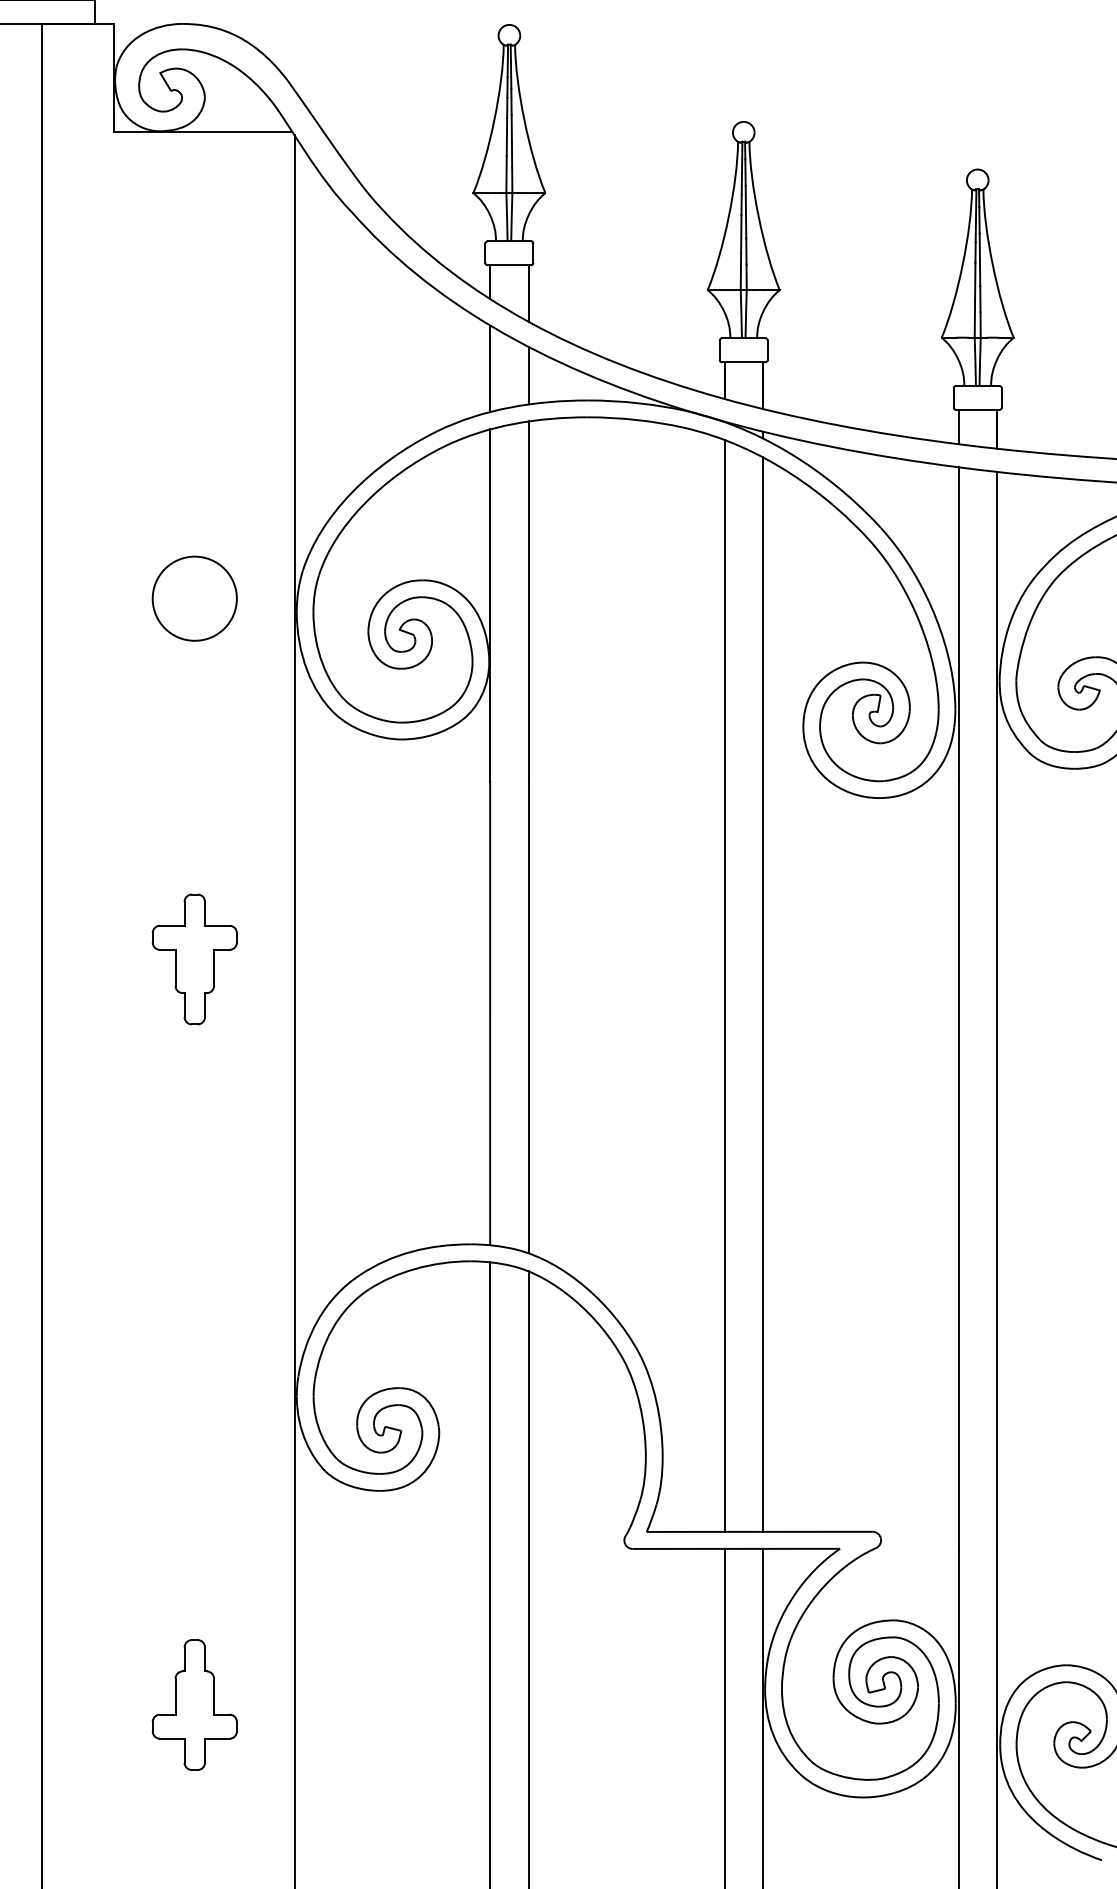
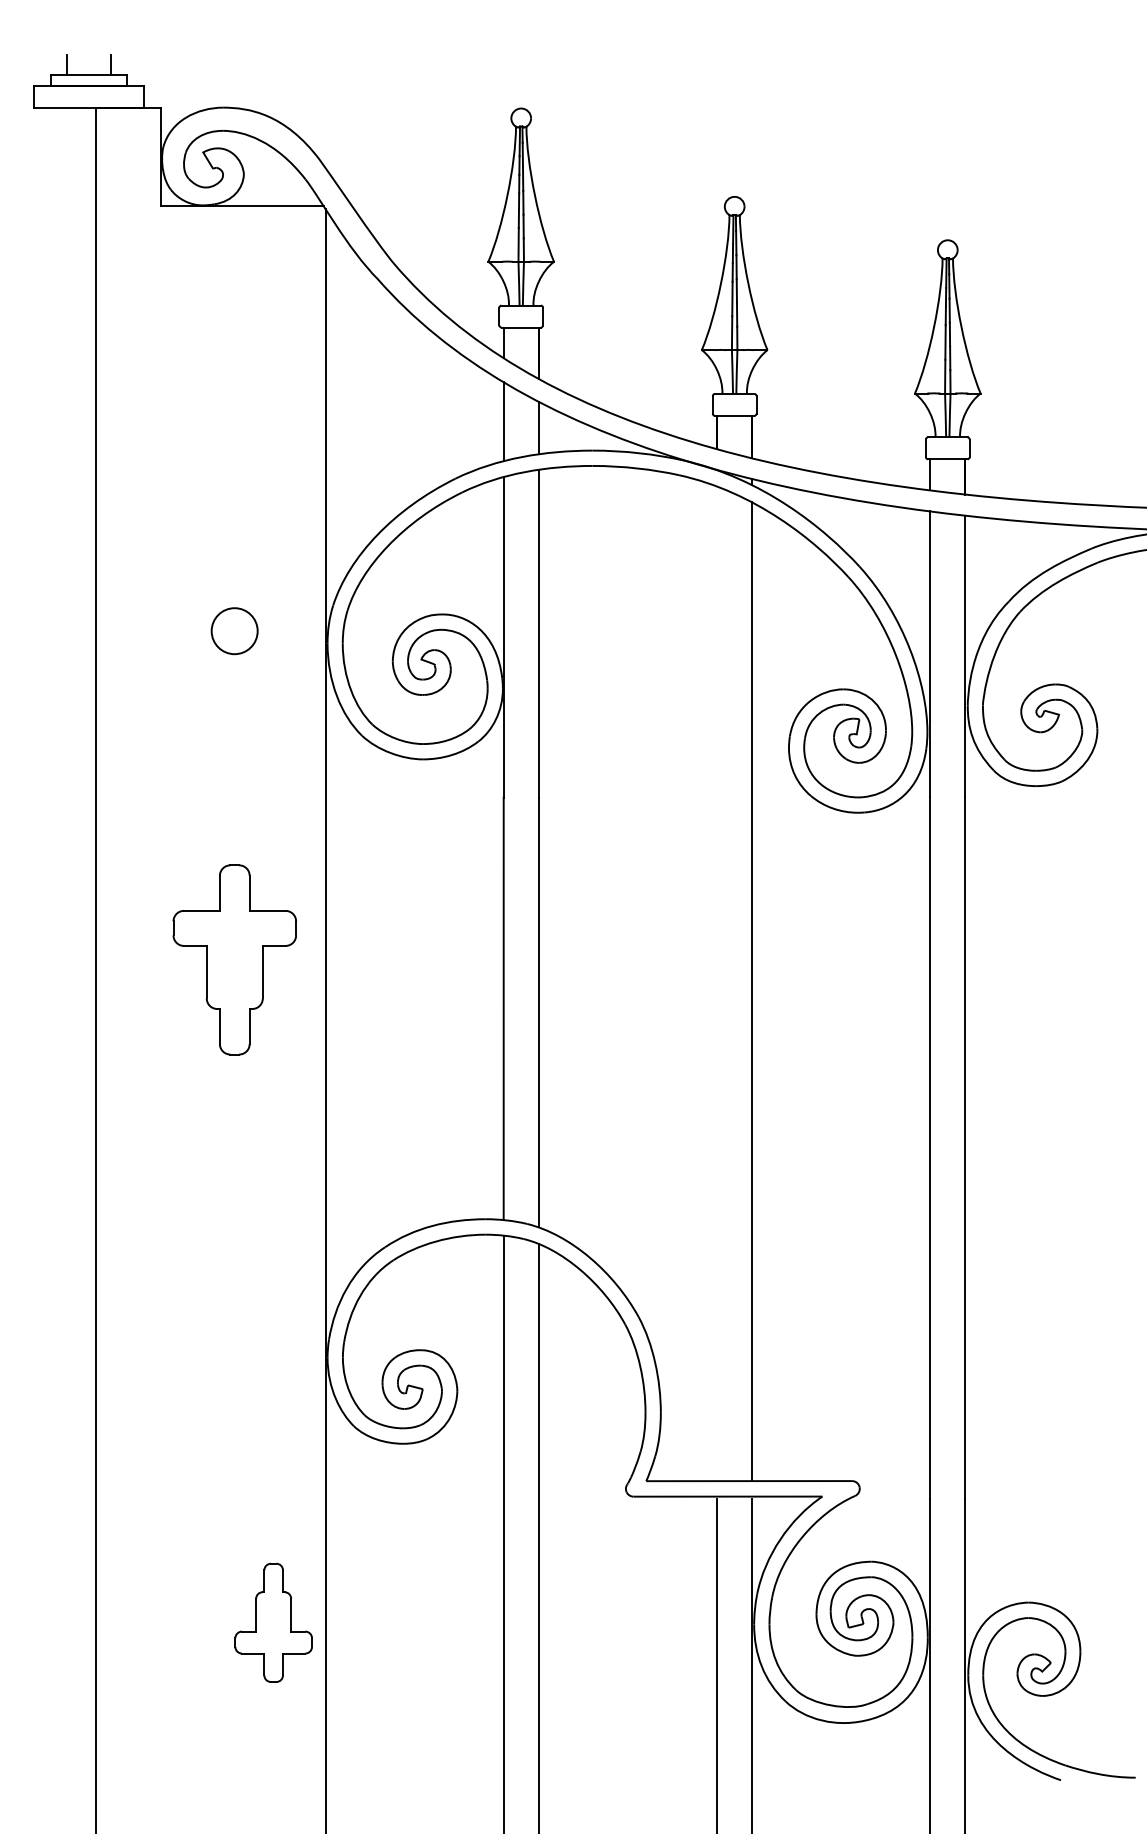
circle: (194, 597) -> (234, 630), size x0.6
part: (194, 959) -> (234, 959), size x1.6
line: (724, 985) -> (717, 983), removed
part: (194, 1704) -> (273, 1622), moved

